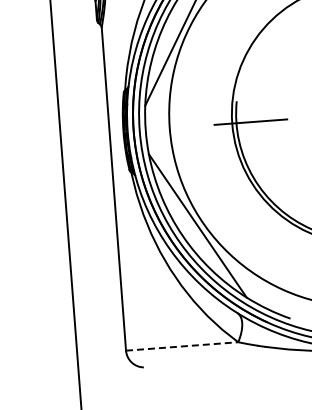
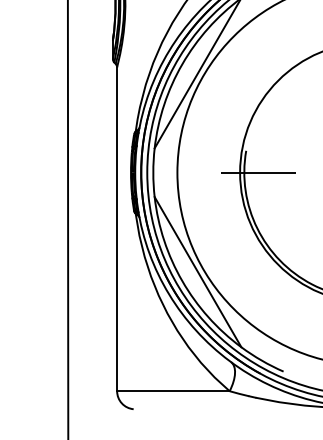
line: (182, 346) -> (173, 391), dashed -> solid

